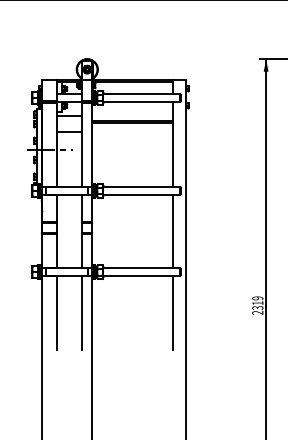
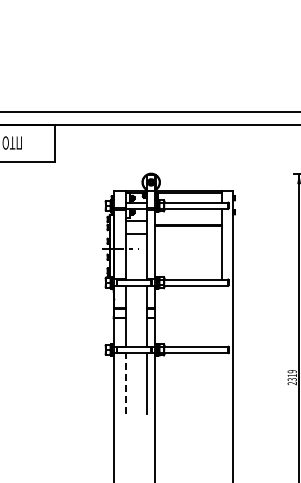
line: (173, 230) -> (222, 315), removed
line: (57, 312) -> (126, 383), solid -> dashed
line: (173, 312) -> (222, 383), removed

